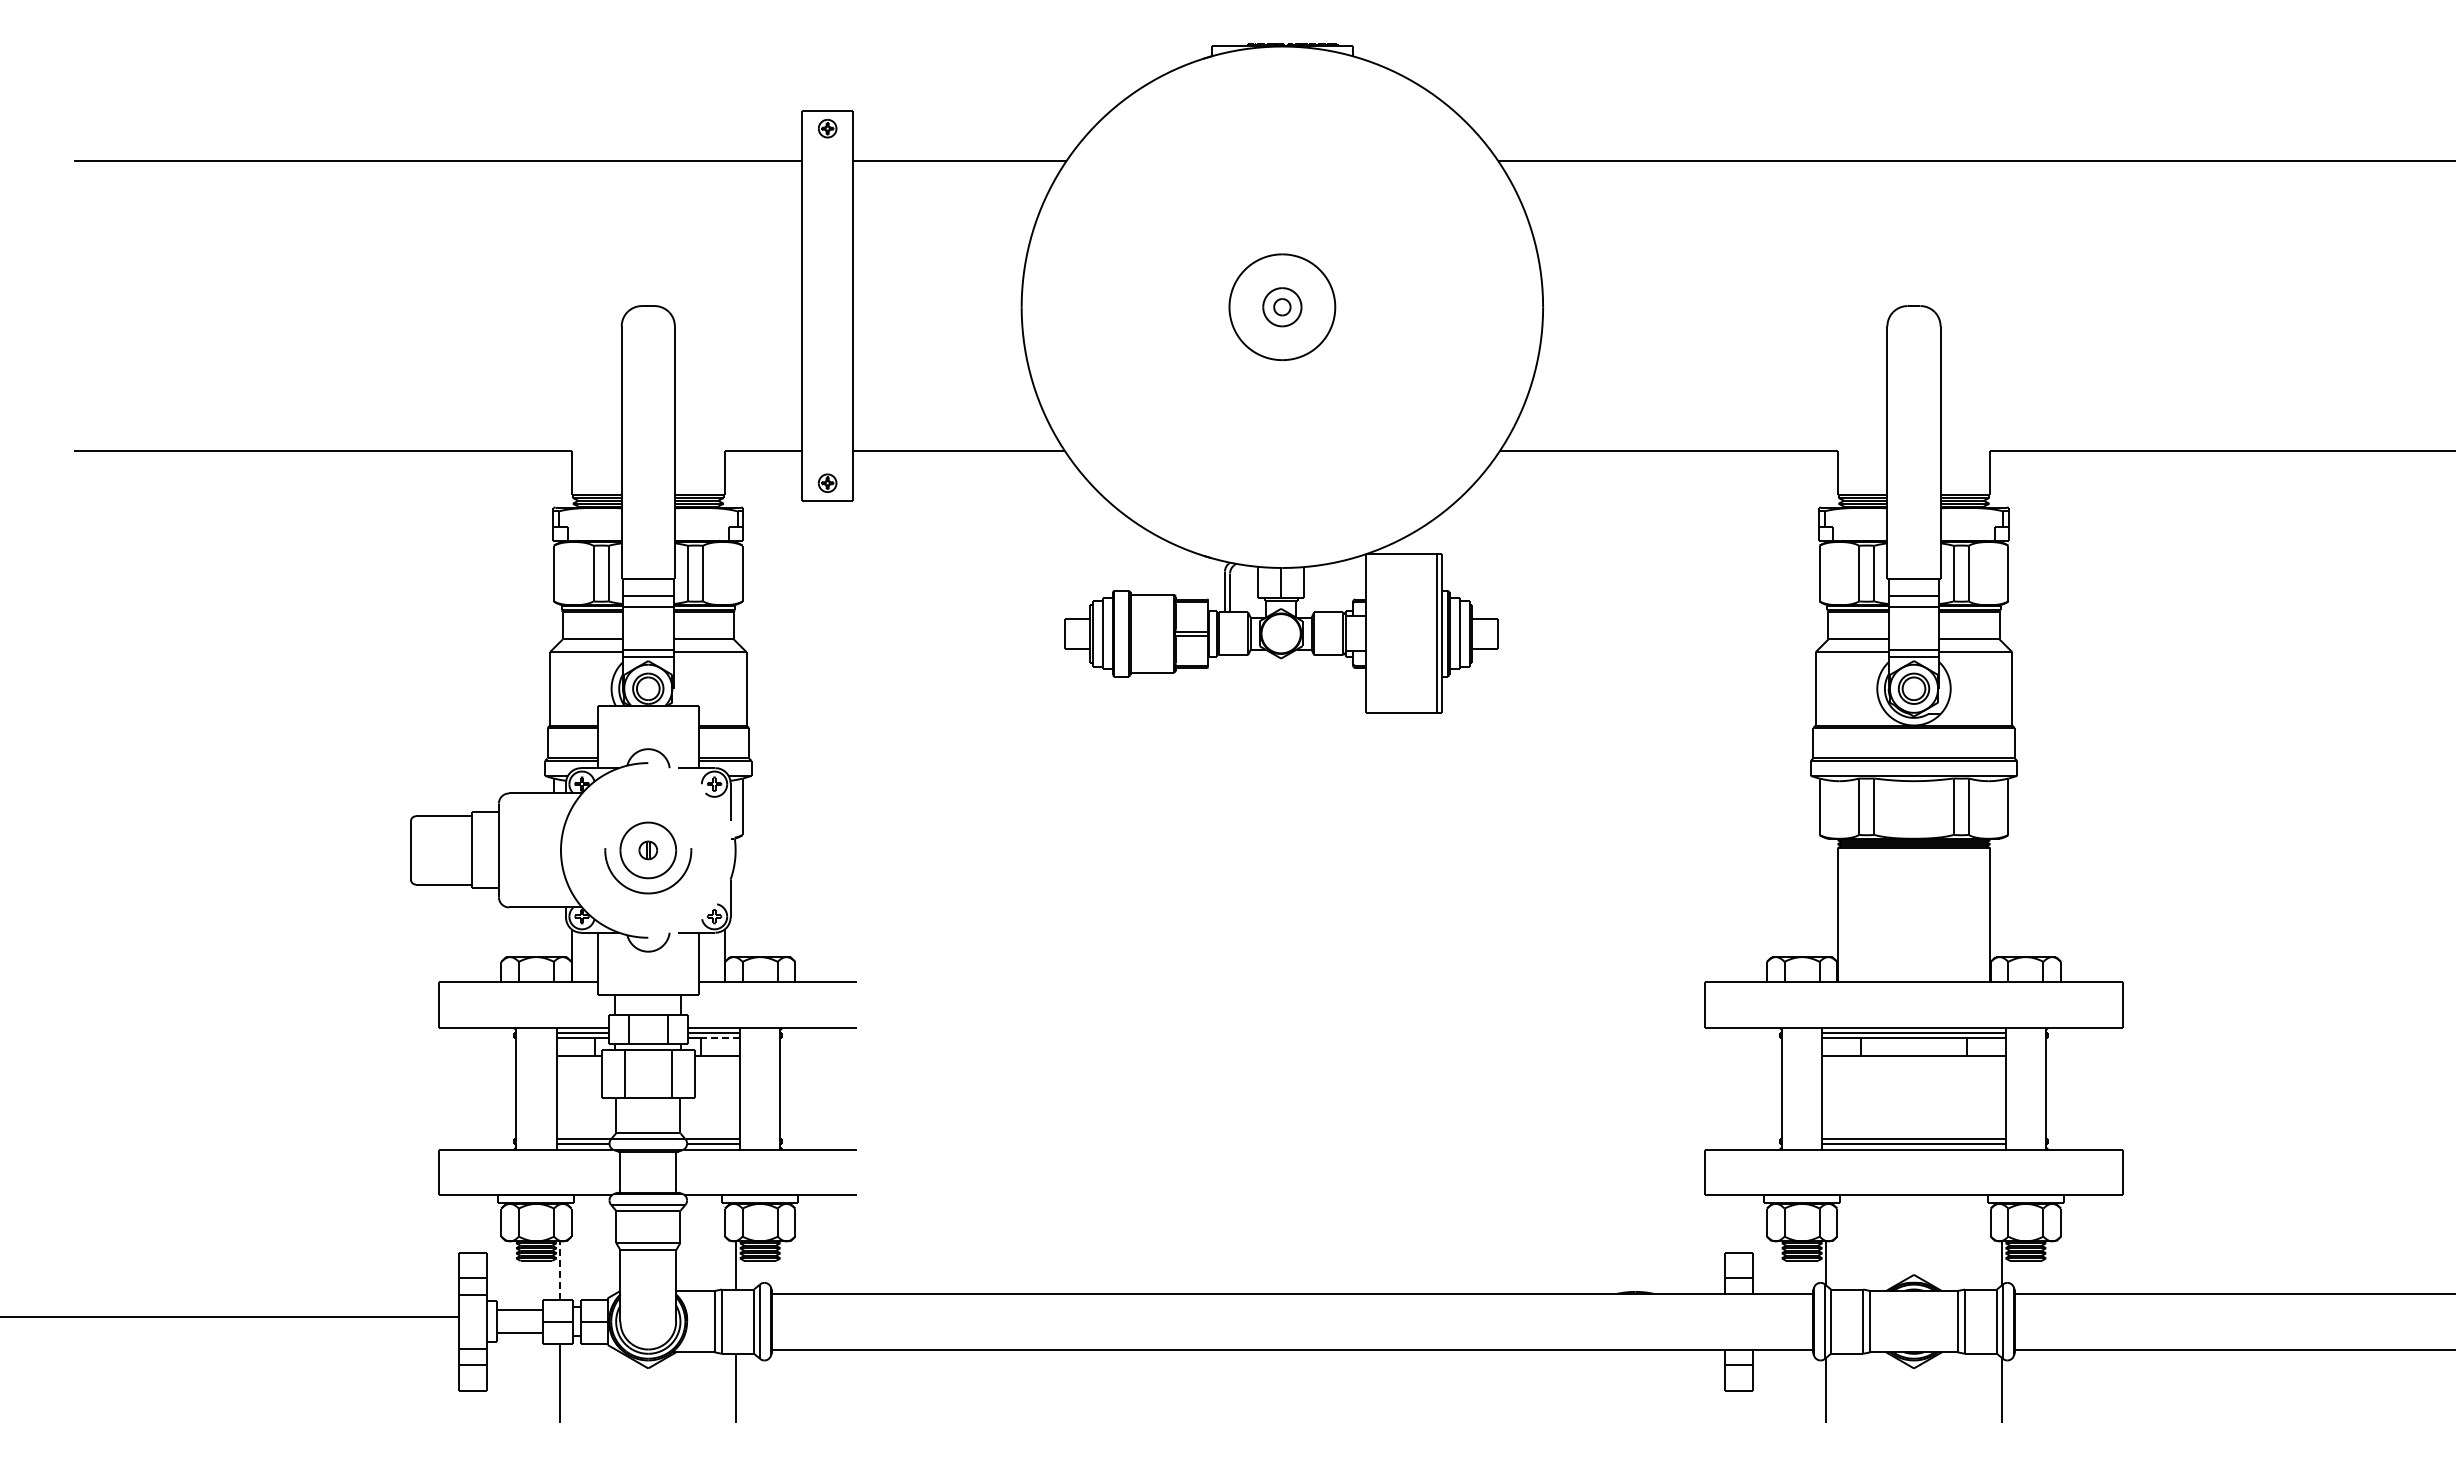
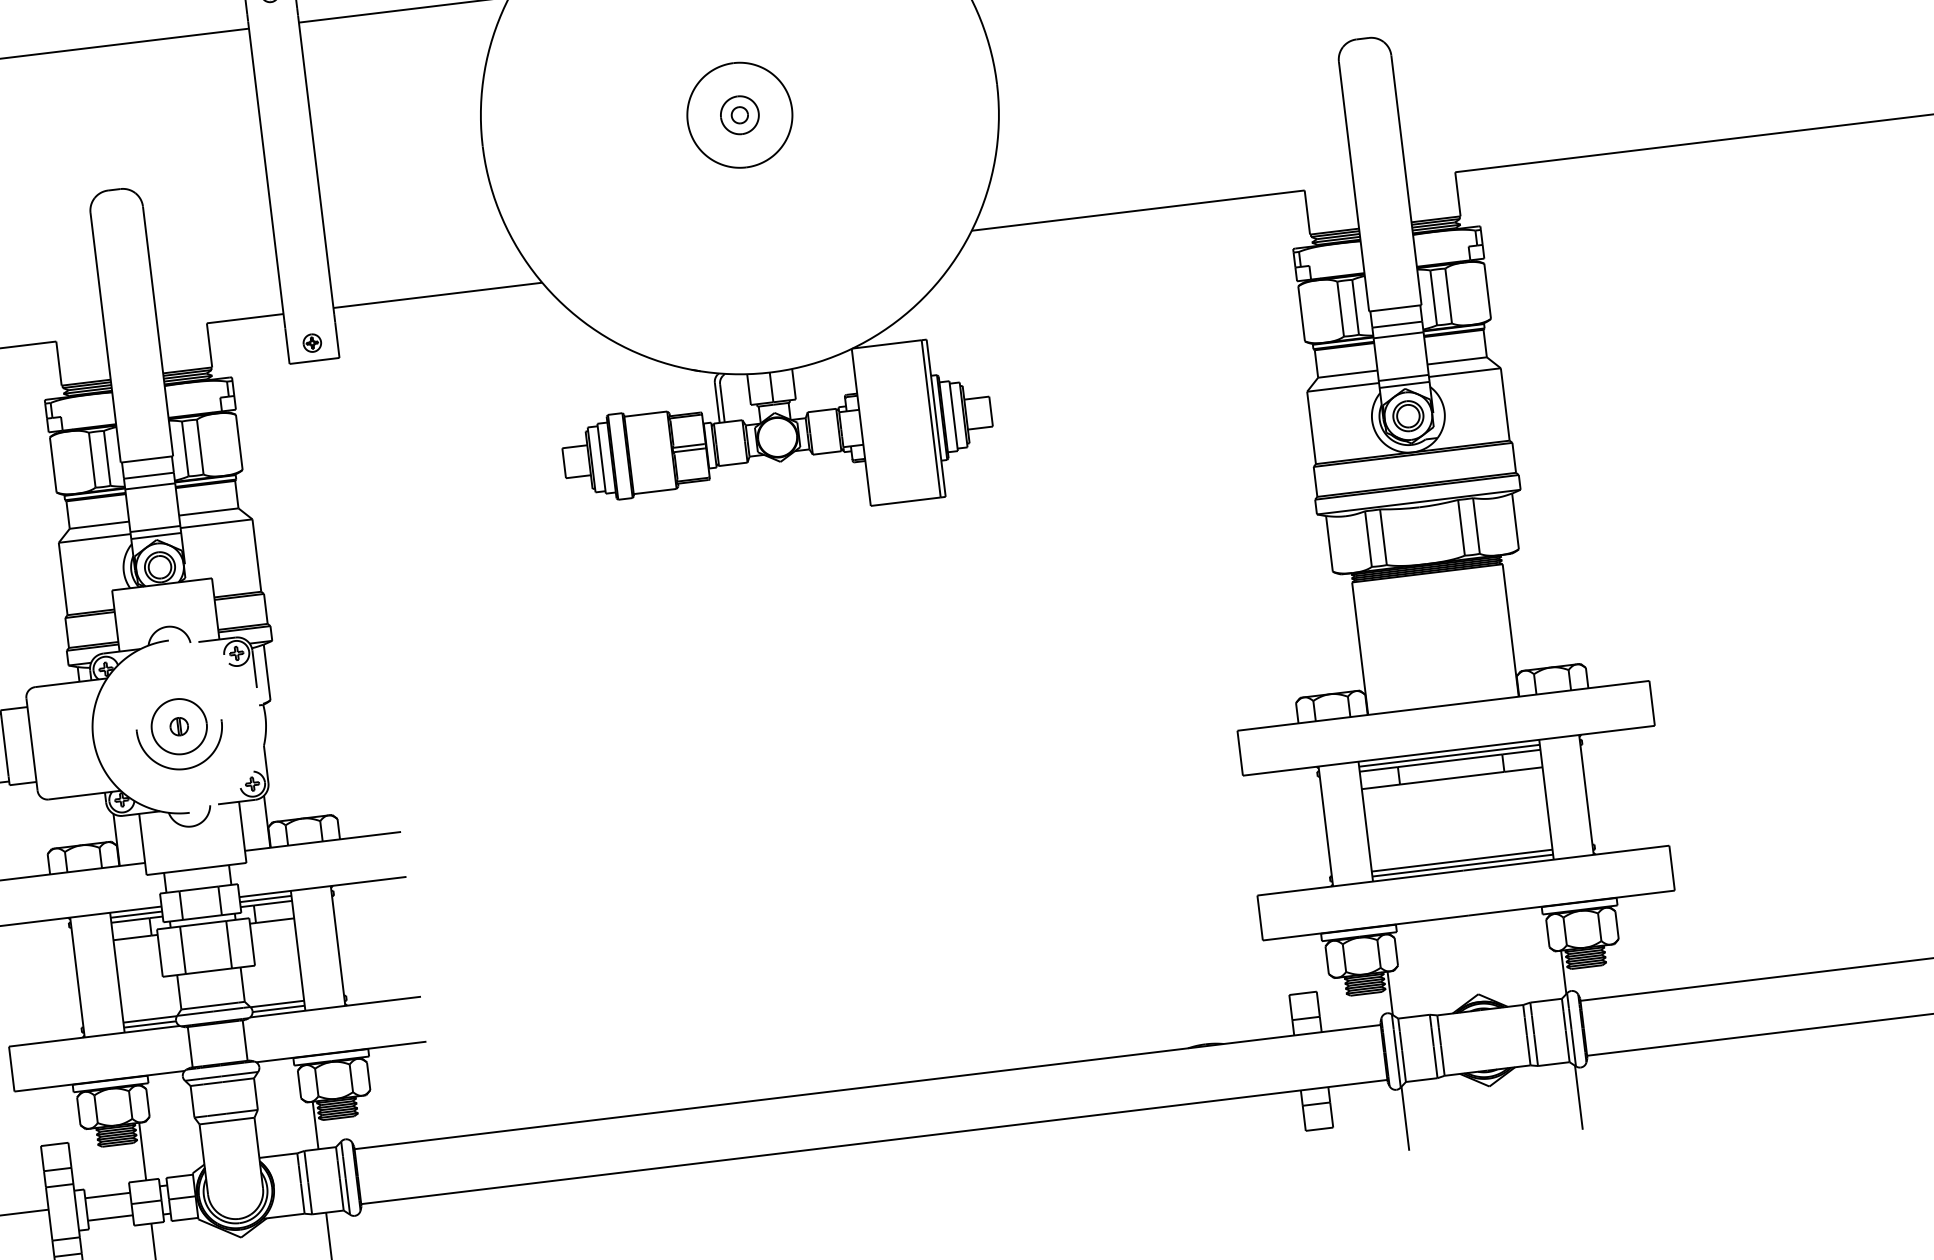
line: (720, 1038) -> (272, 903), dashed -> solid
line: (560, 1270) -> (142, 1151), dashed -> solid

